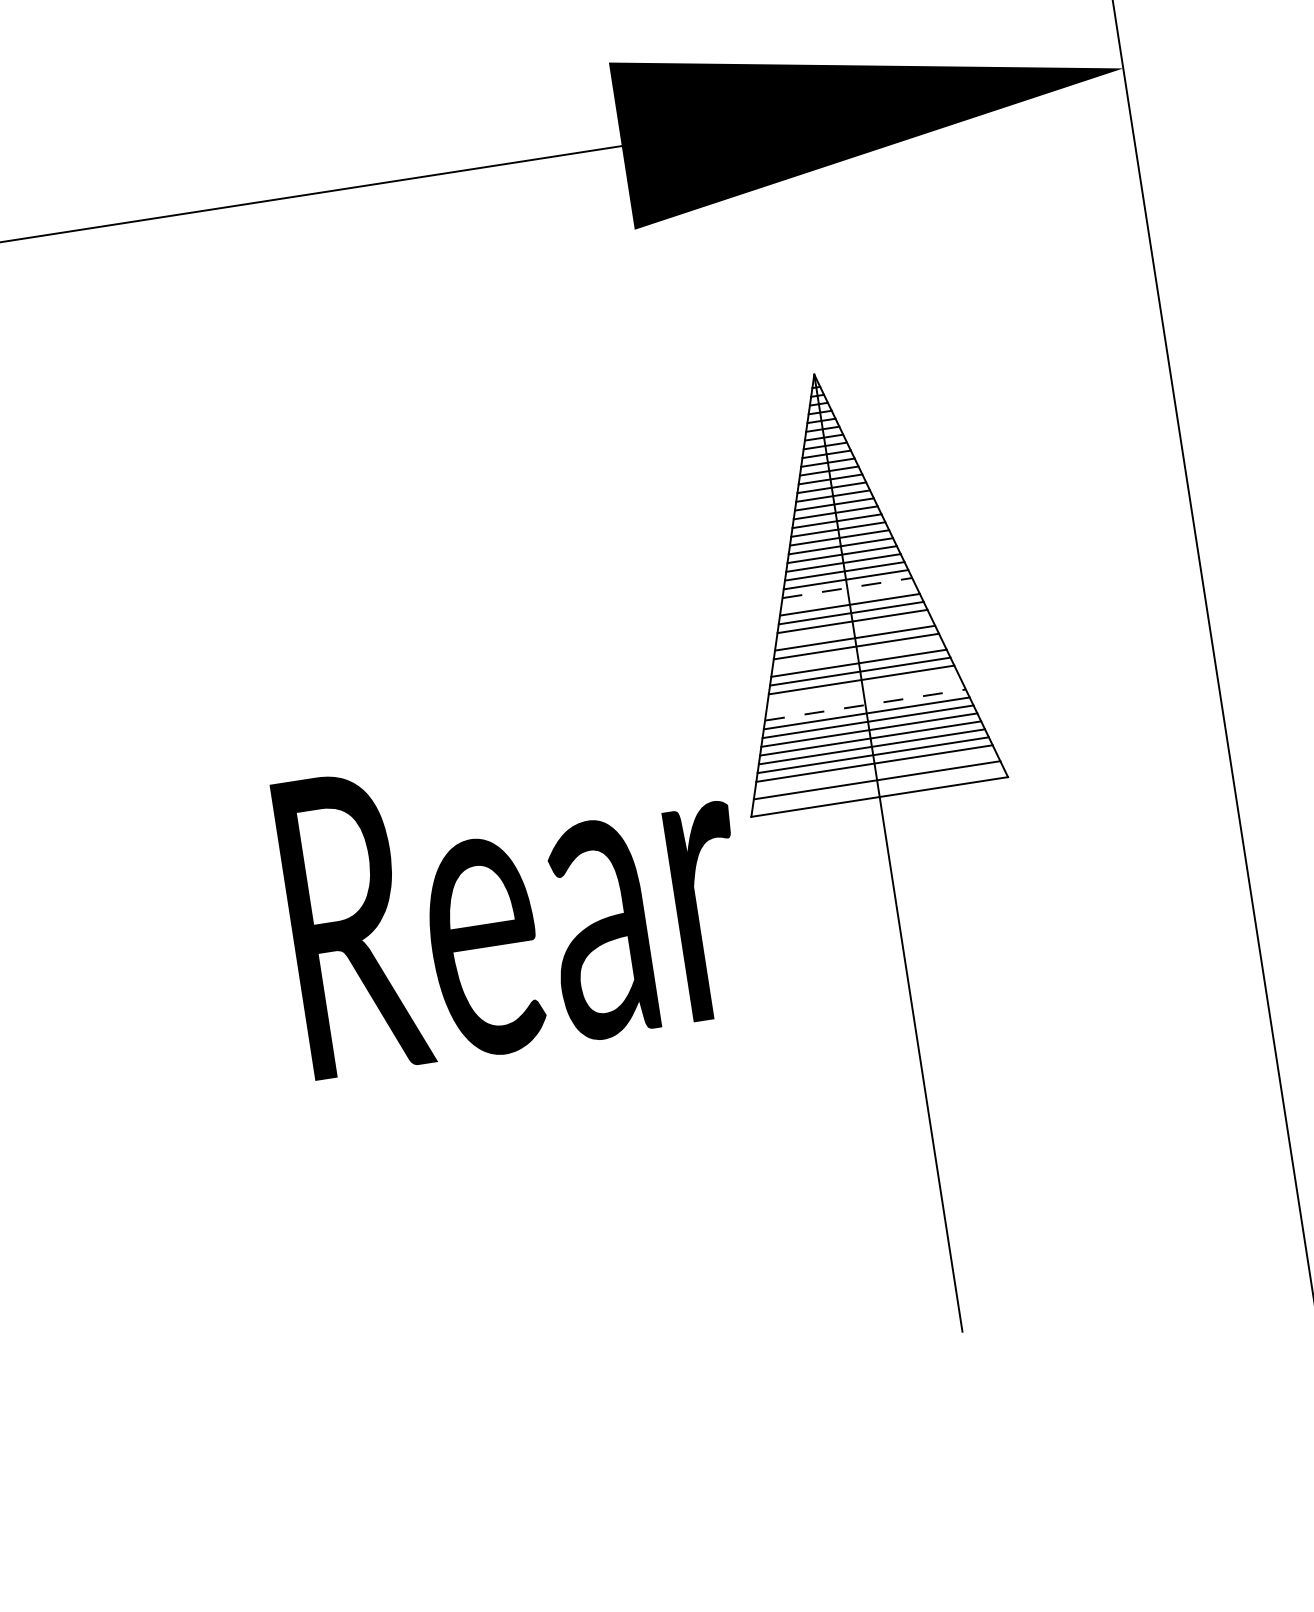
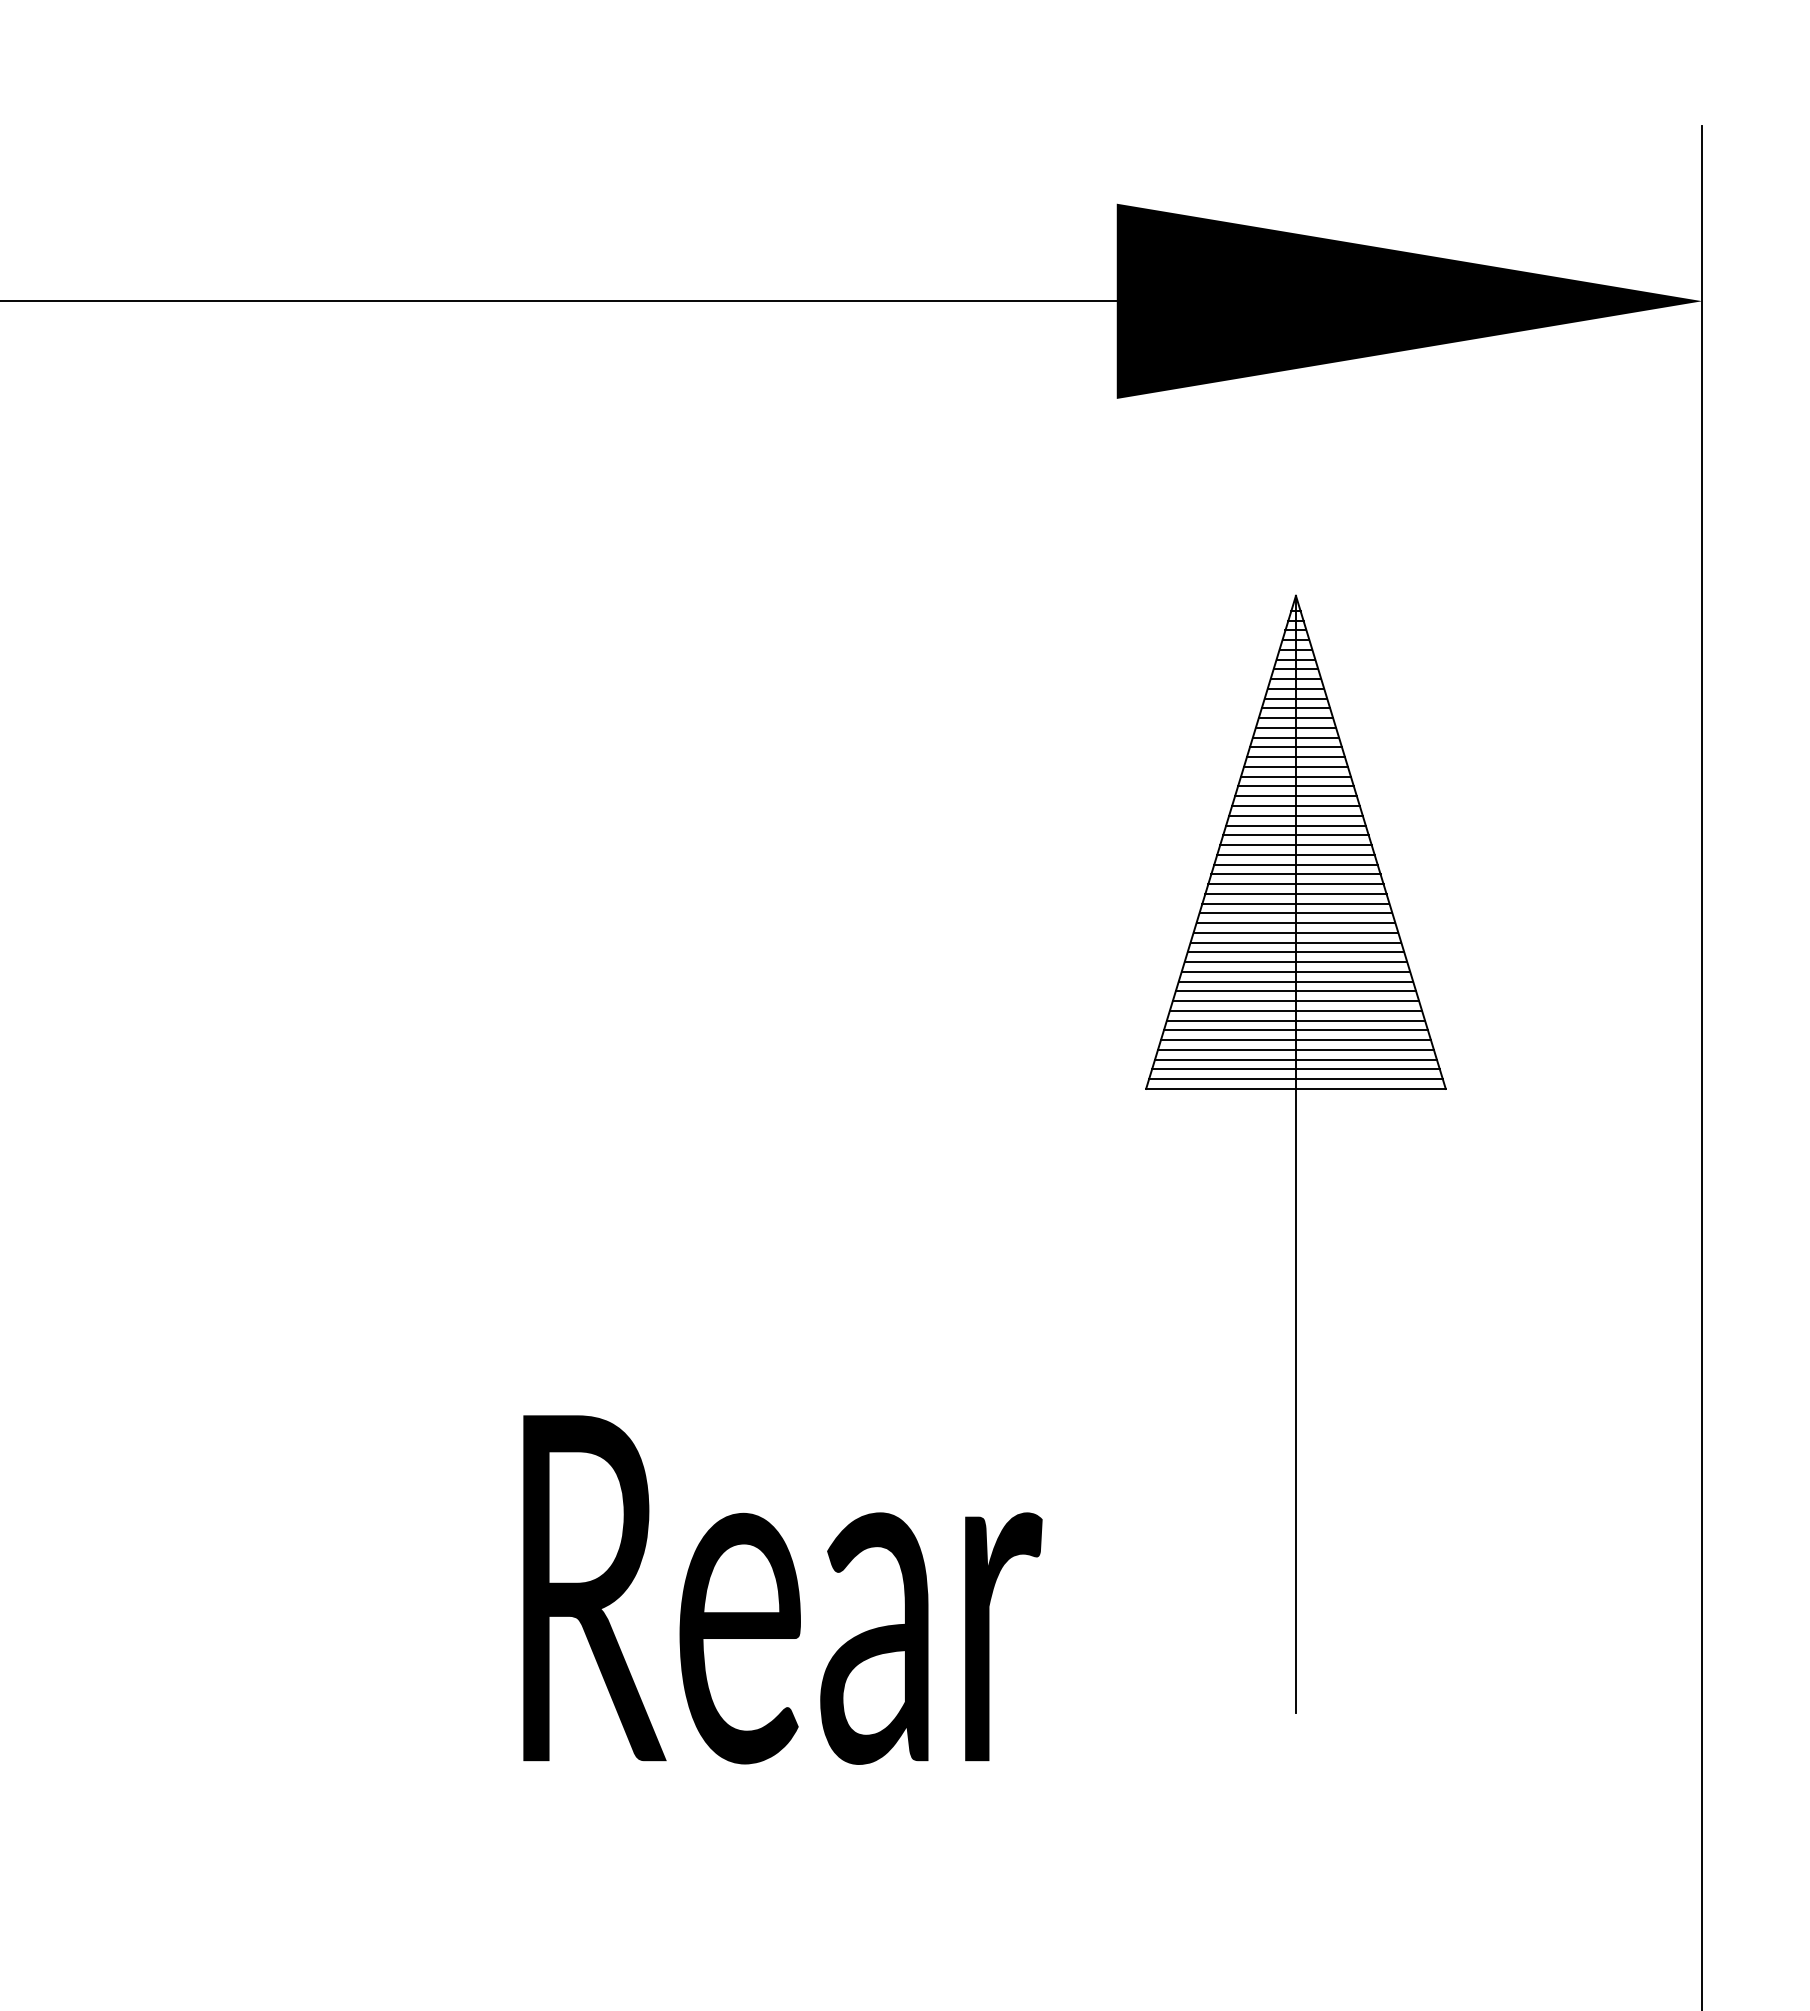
line: (847, 588) -> (1295, 845), dashed -> solid
line: (848, 596) -> (1295, 854), added
line: (853, 629) -> (1295, 893), added
line: (857, 655) -> (1295, 923), added
line: (862, 688) -> (1295, 962), added
line: (863, 696) -> (1295, 971), added
line: (865, 704) -> (1296, 981), dashed -> solid
line: (875, 771) -> (1295, 1059), added
line: (878, 788) -> (1295, 1079), added
text: (514, 899) -> (782, 1589), moved

